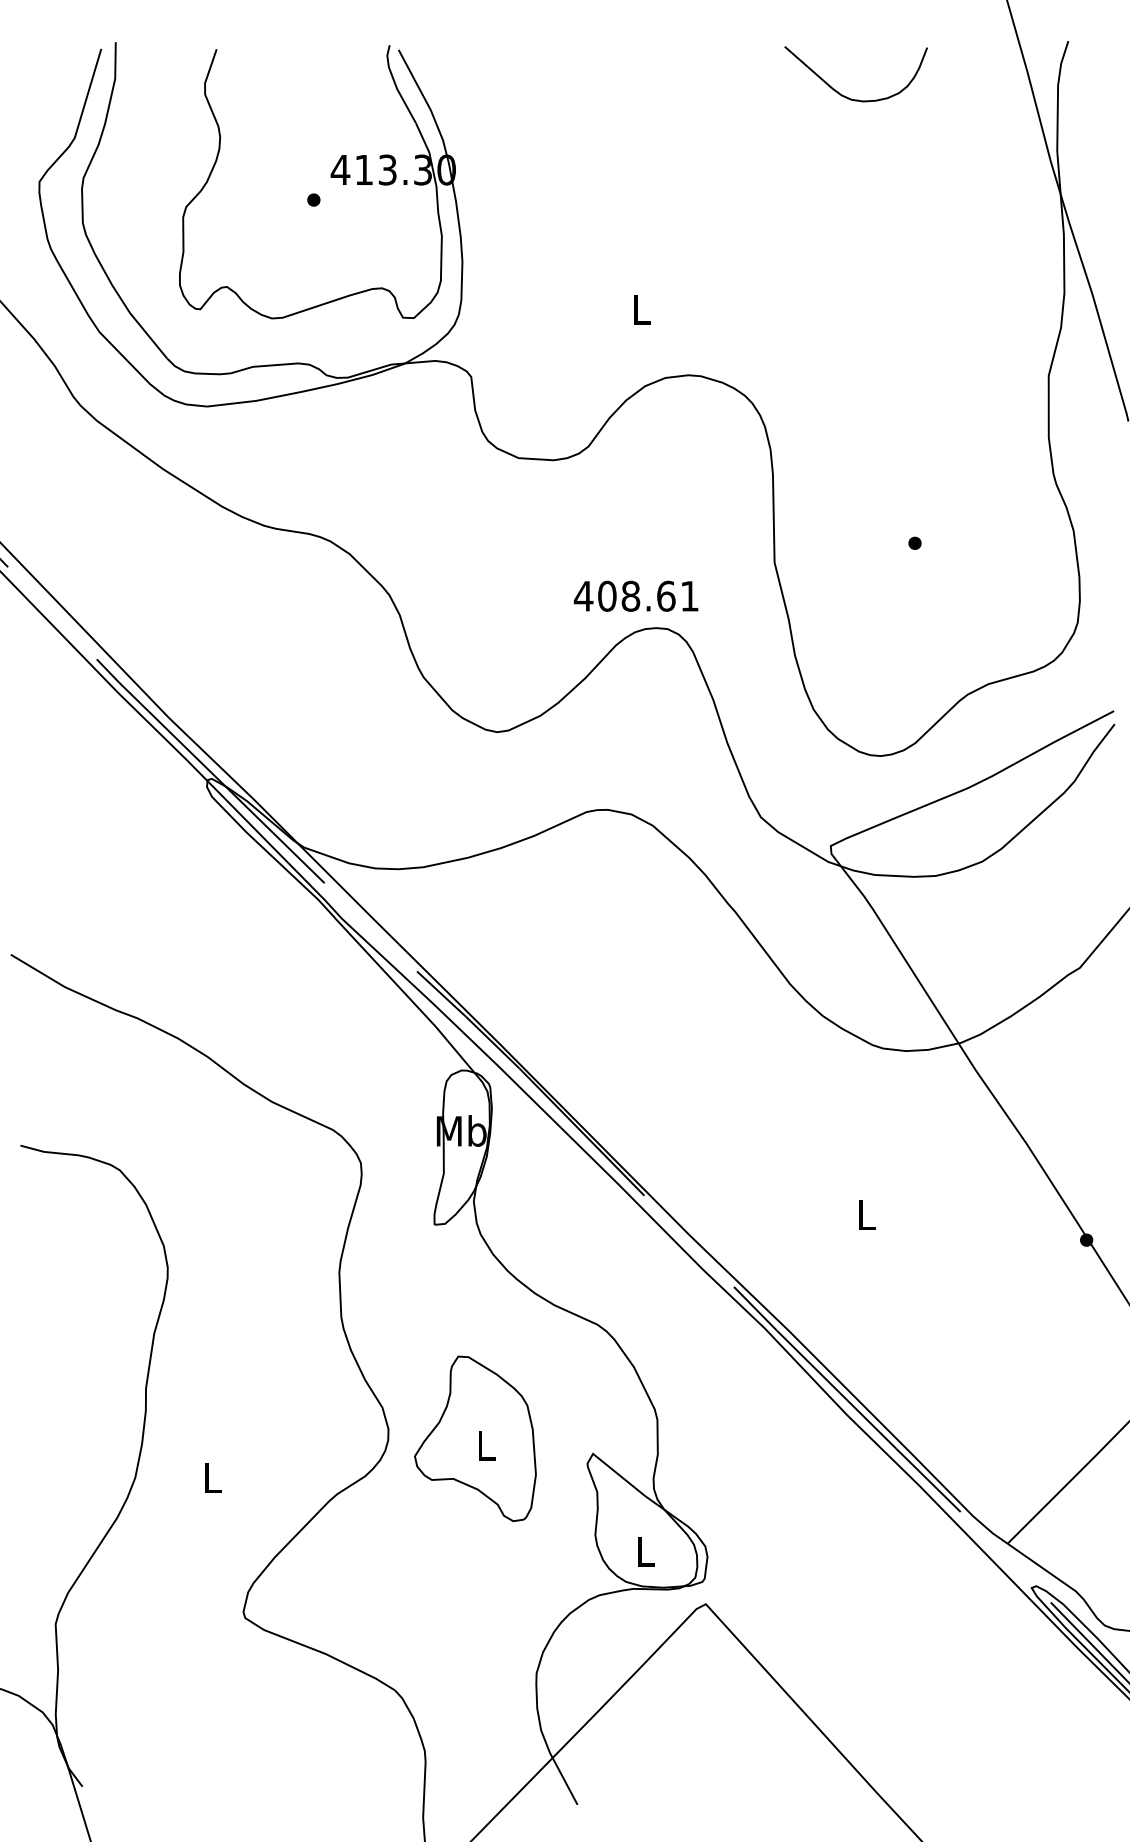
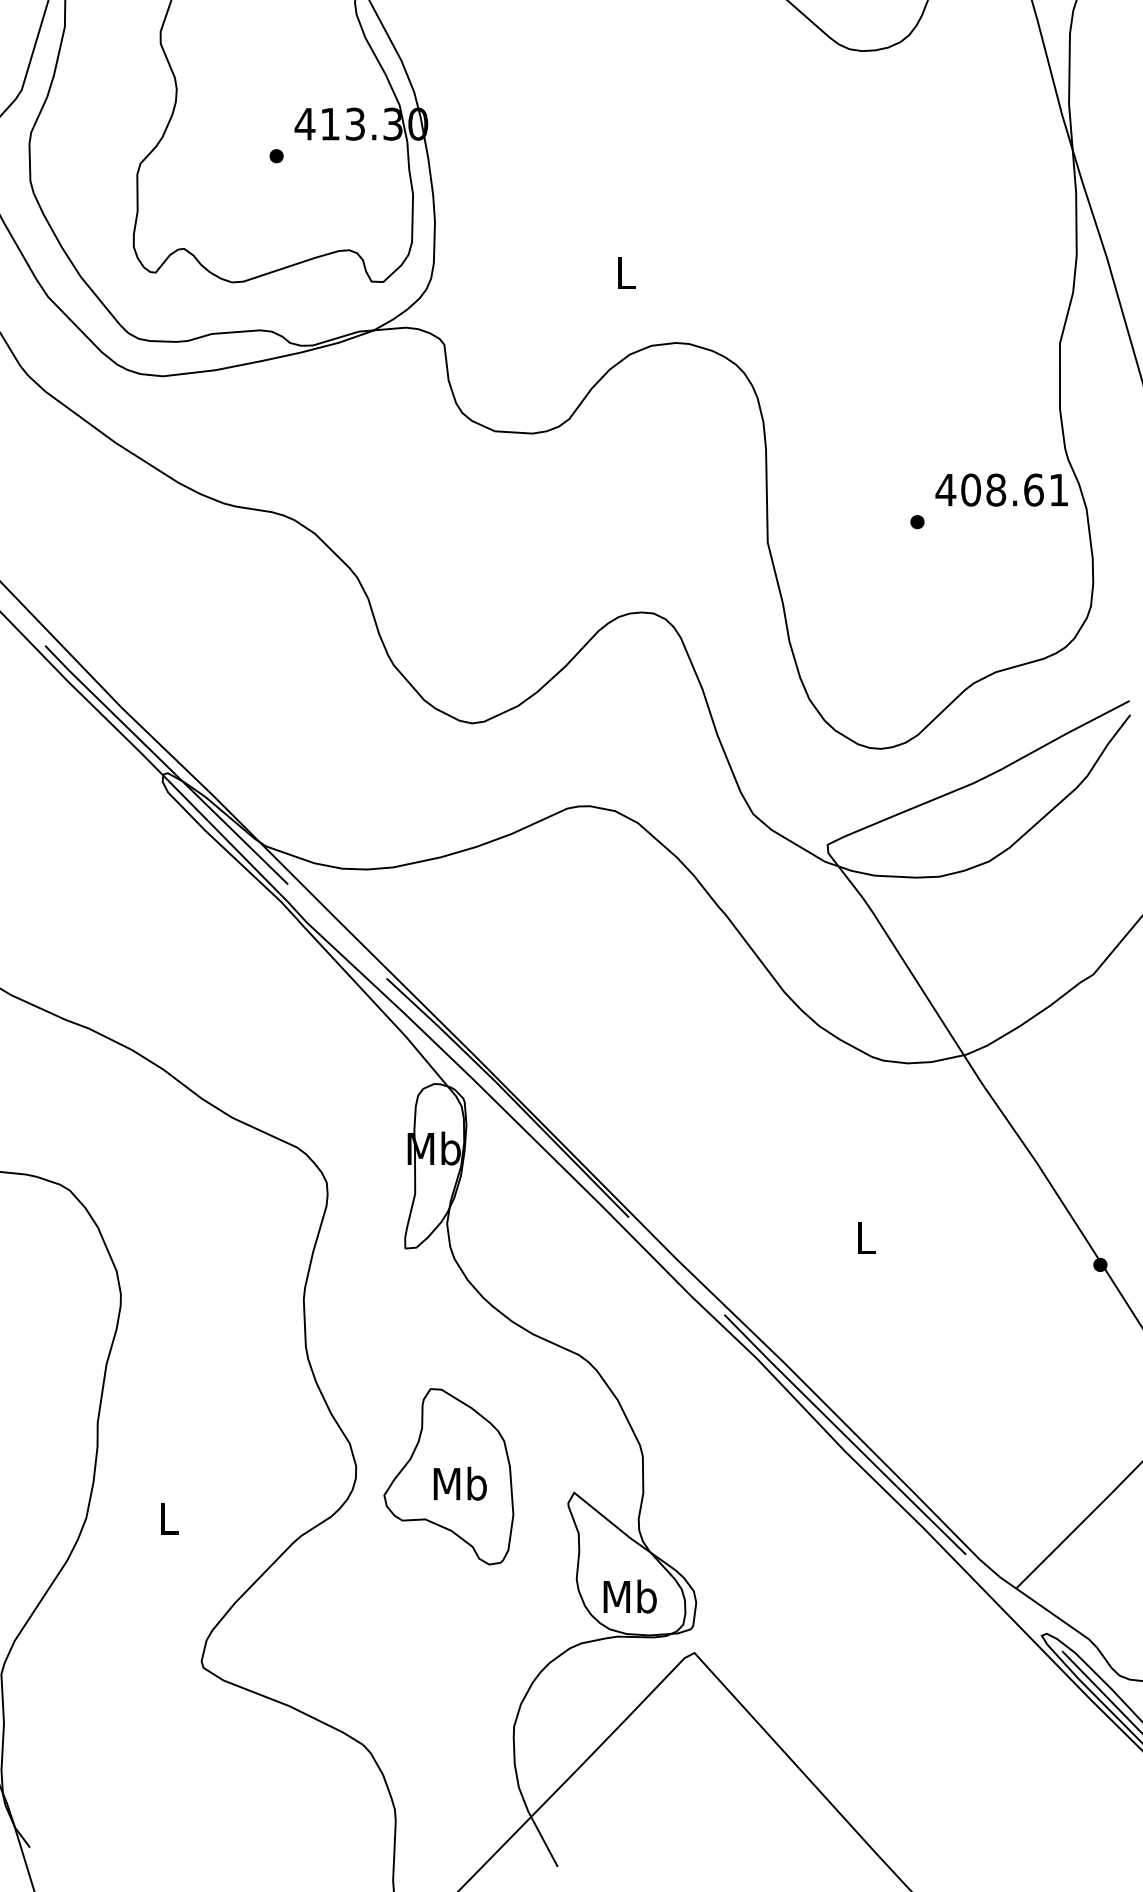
text: (635, 595) -> (1001, 489), moved
text: (486, 1445) -> (460, 1483), L -> Mb
text: (645, 1551) -> (630, 1596), L -> Mb

